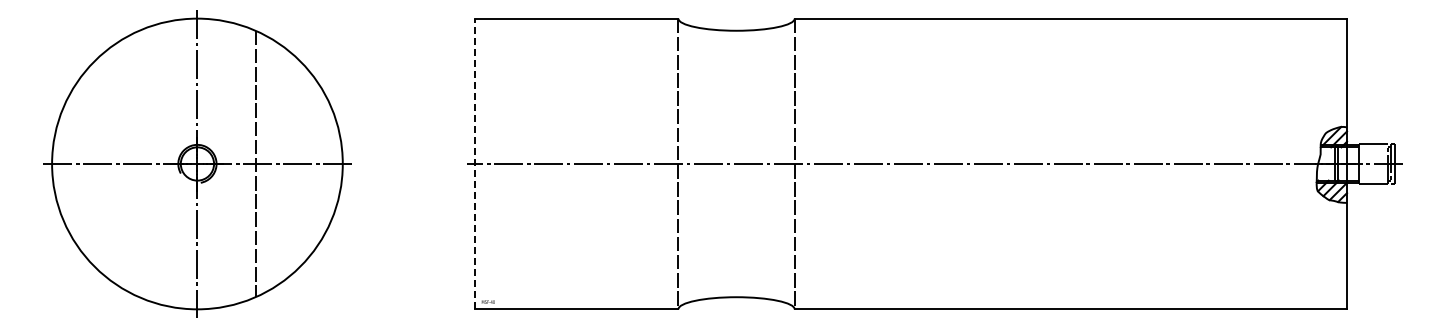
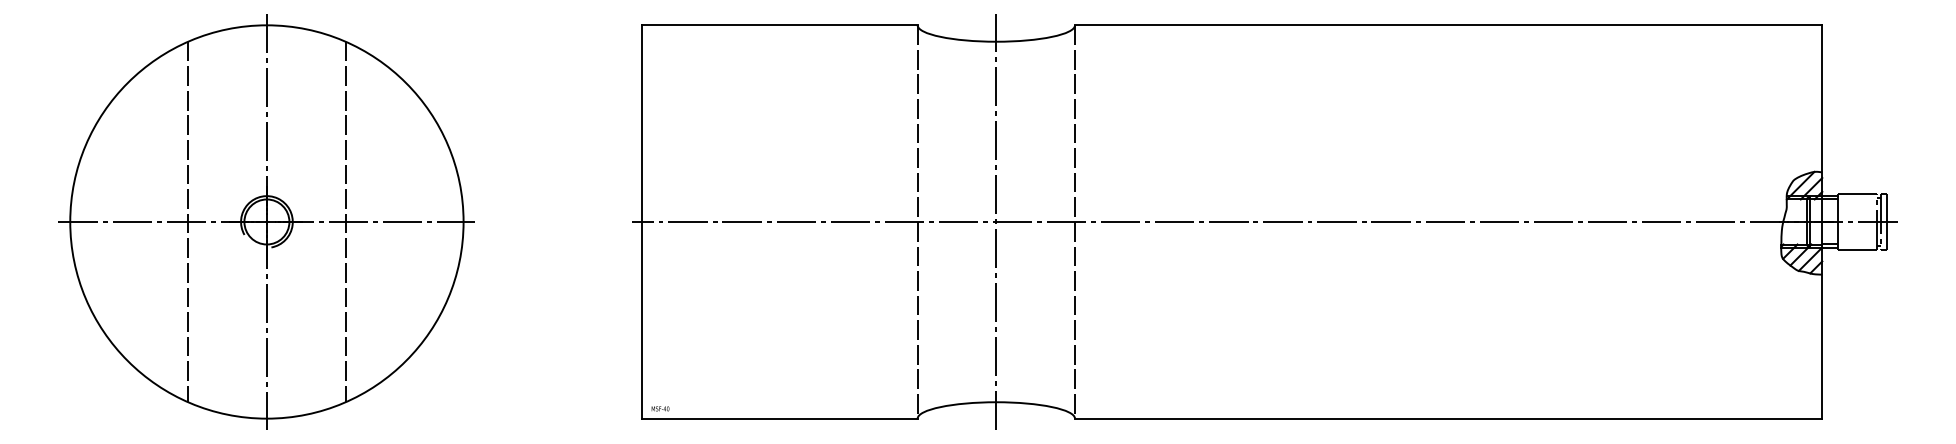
line: (139, 163) -> (188, 221), added
line: (474, 163) -> (641, 221), dashed -> solid
line: (736, 163) -> (996, 221), added

